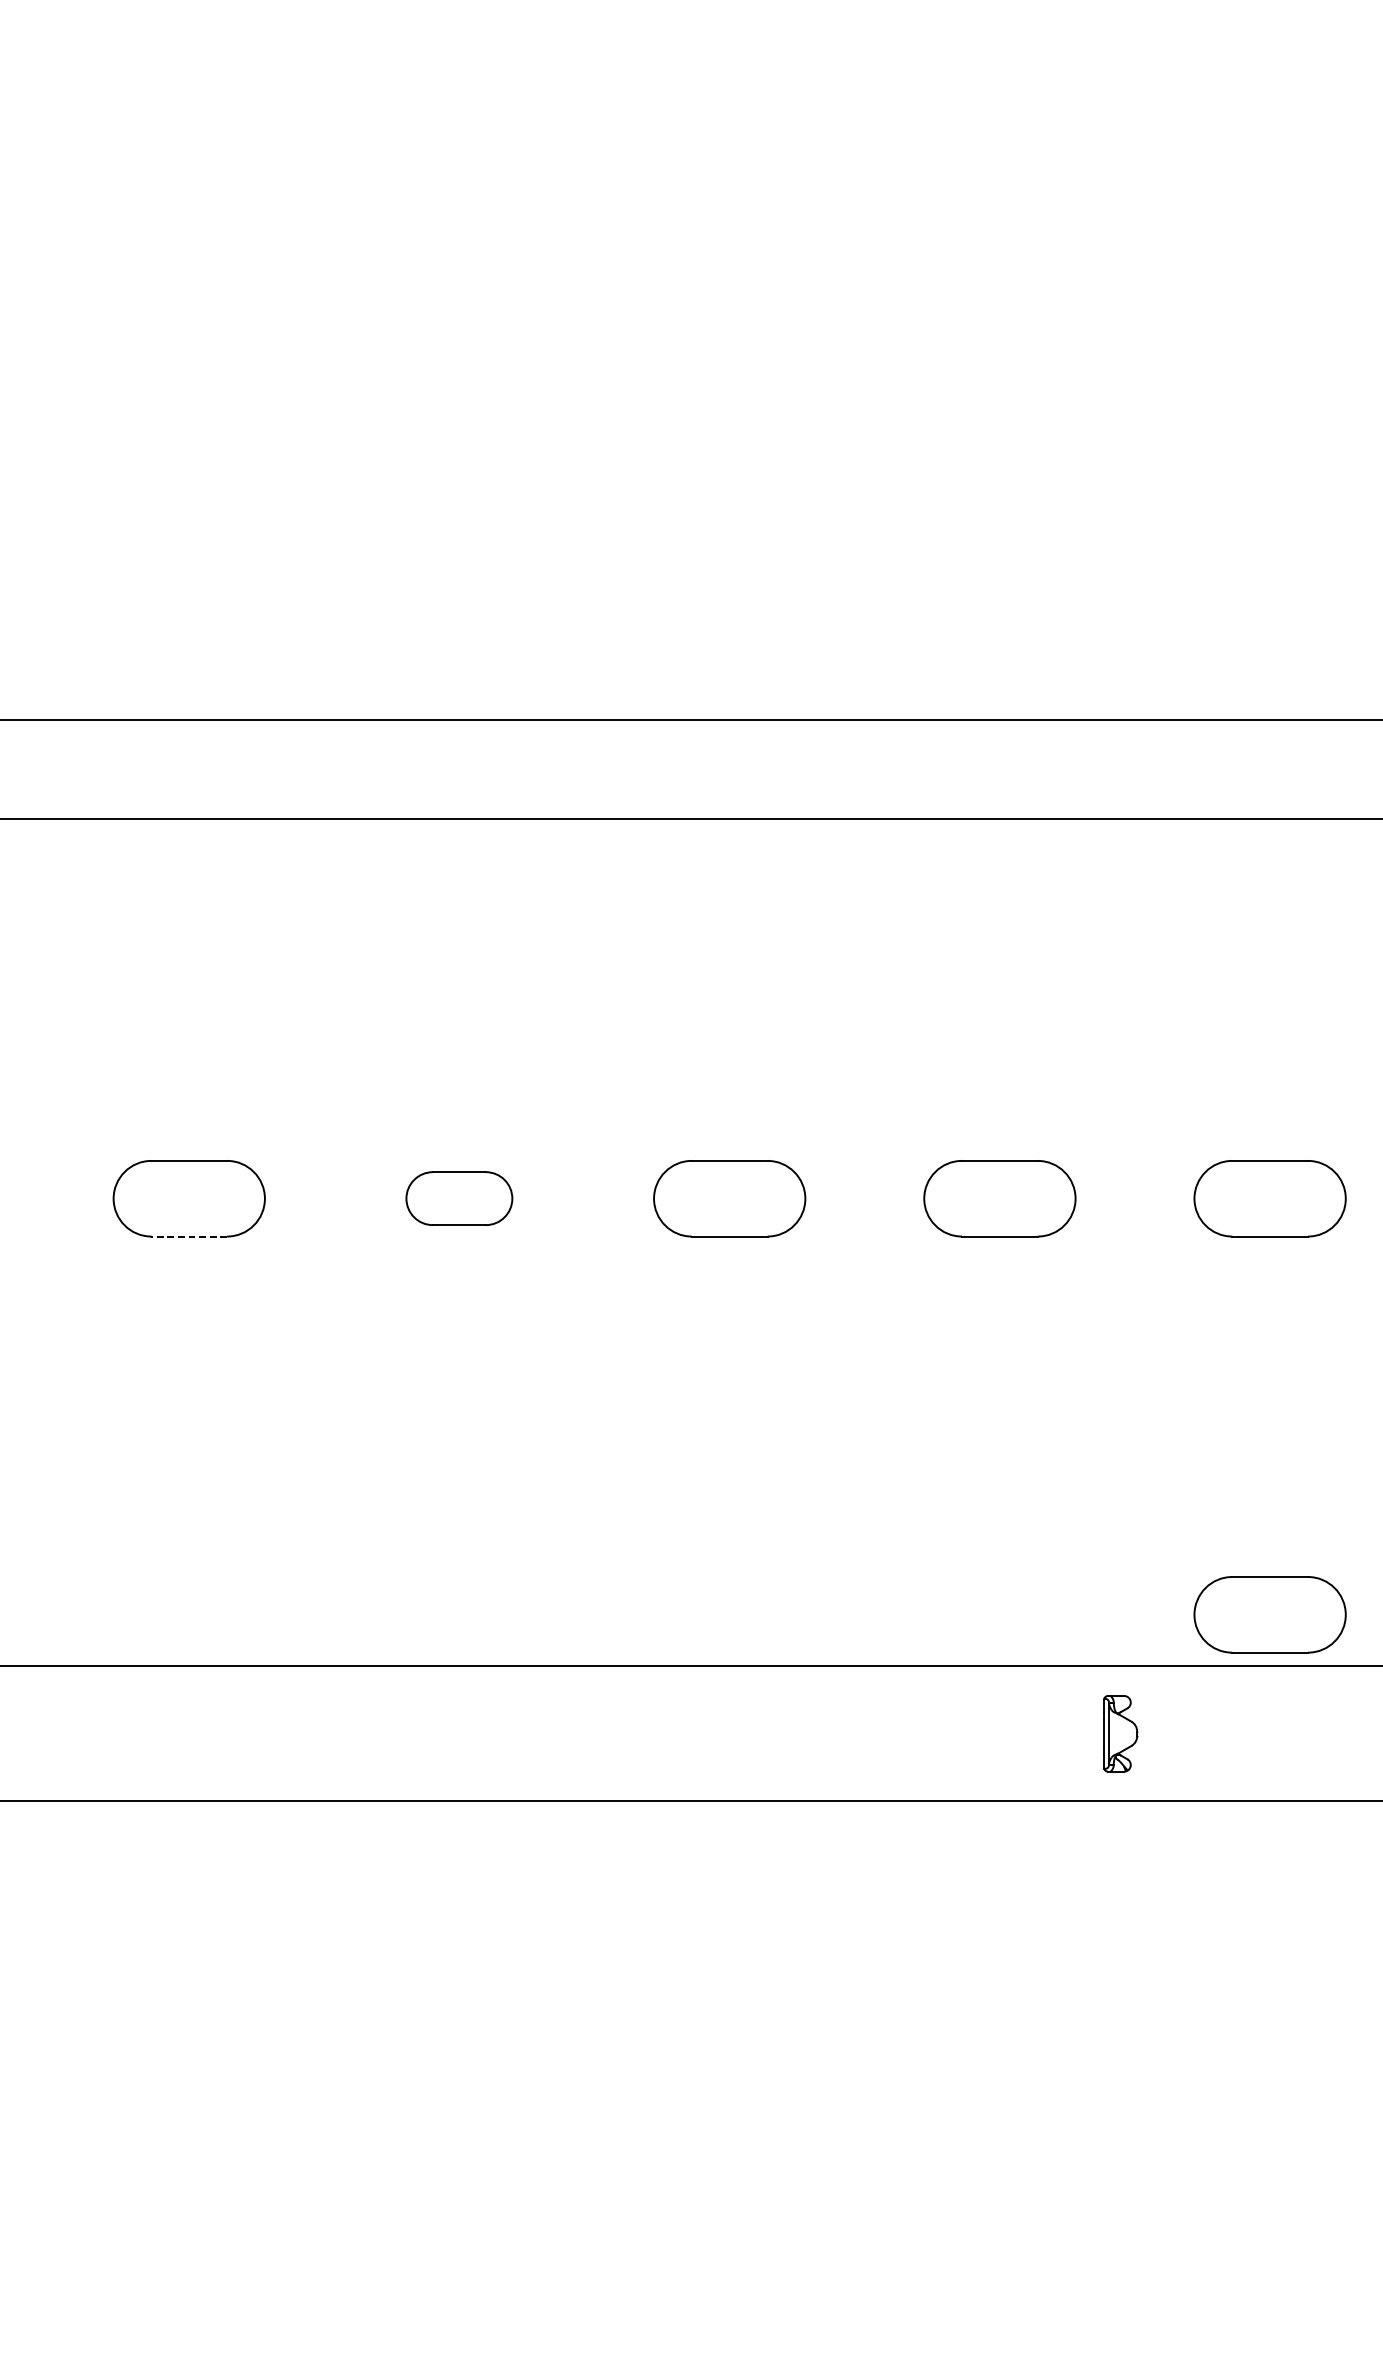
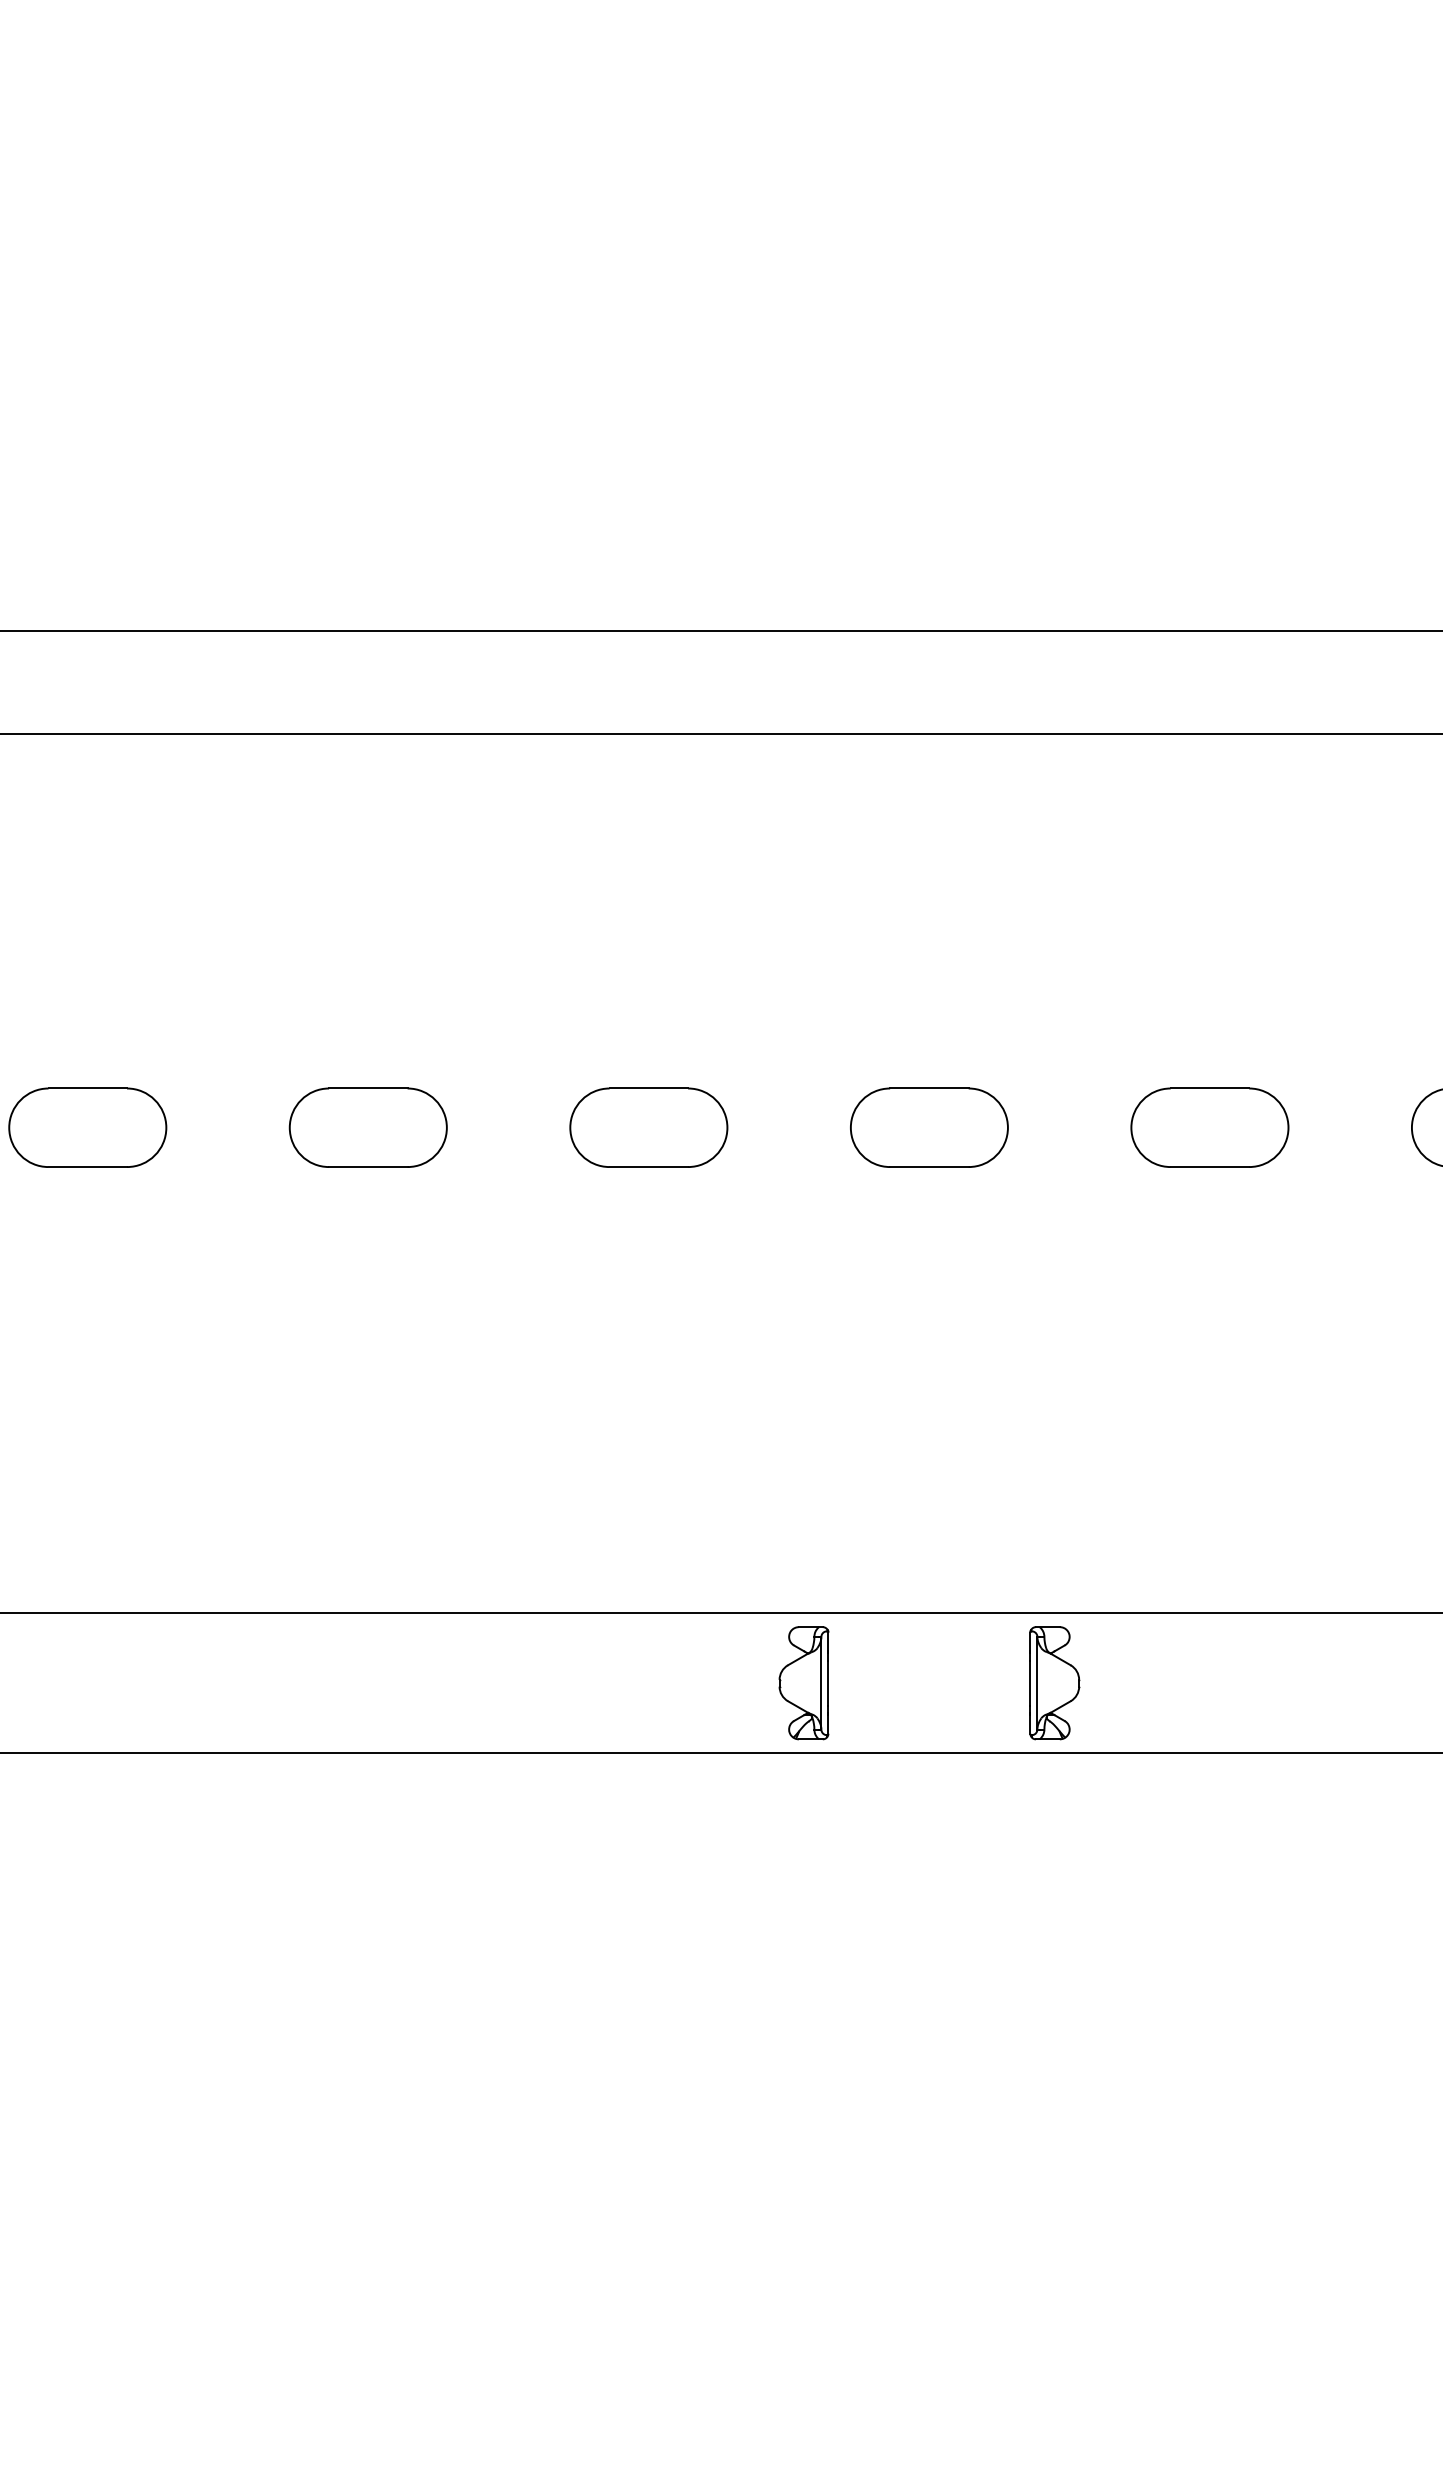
part: (458, 1198) -> (367, 1127), size x1.43
line: (188, 1236) -> (87, 1167), dashed -> solid
part: (1269, 1614) -> (1209, 1559), removed
part: (878, 1734) -> (803, 1683), added
part: (1120, 1734) -> (1054, 1683), size x1.43

